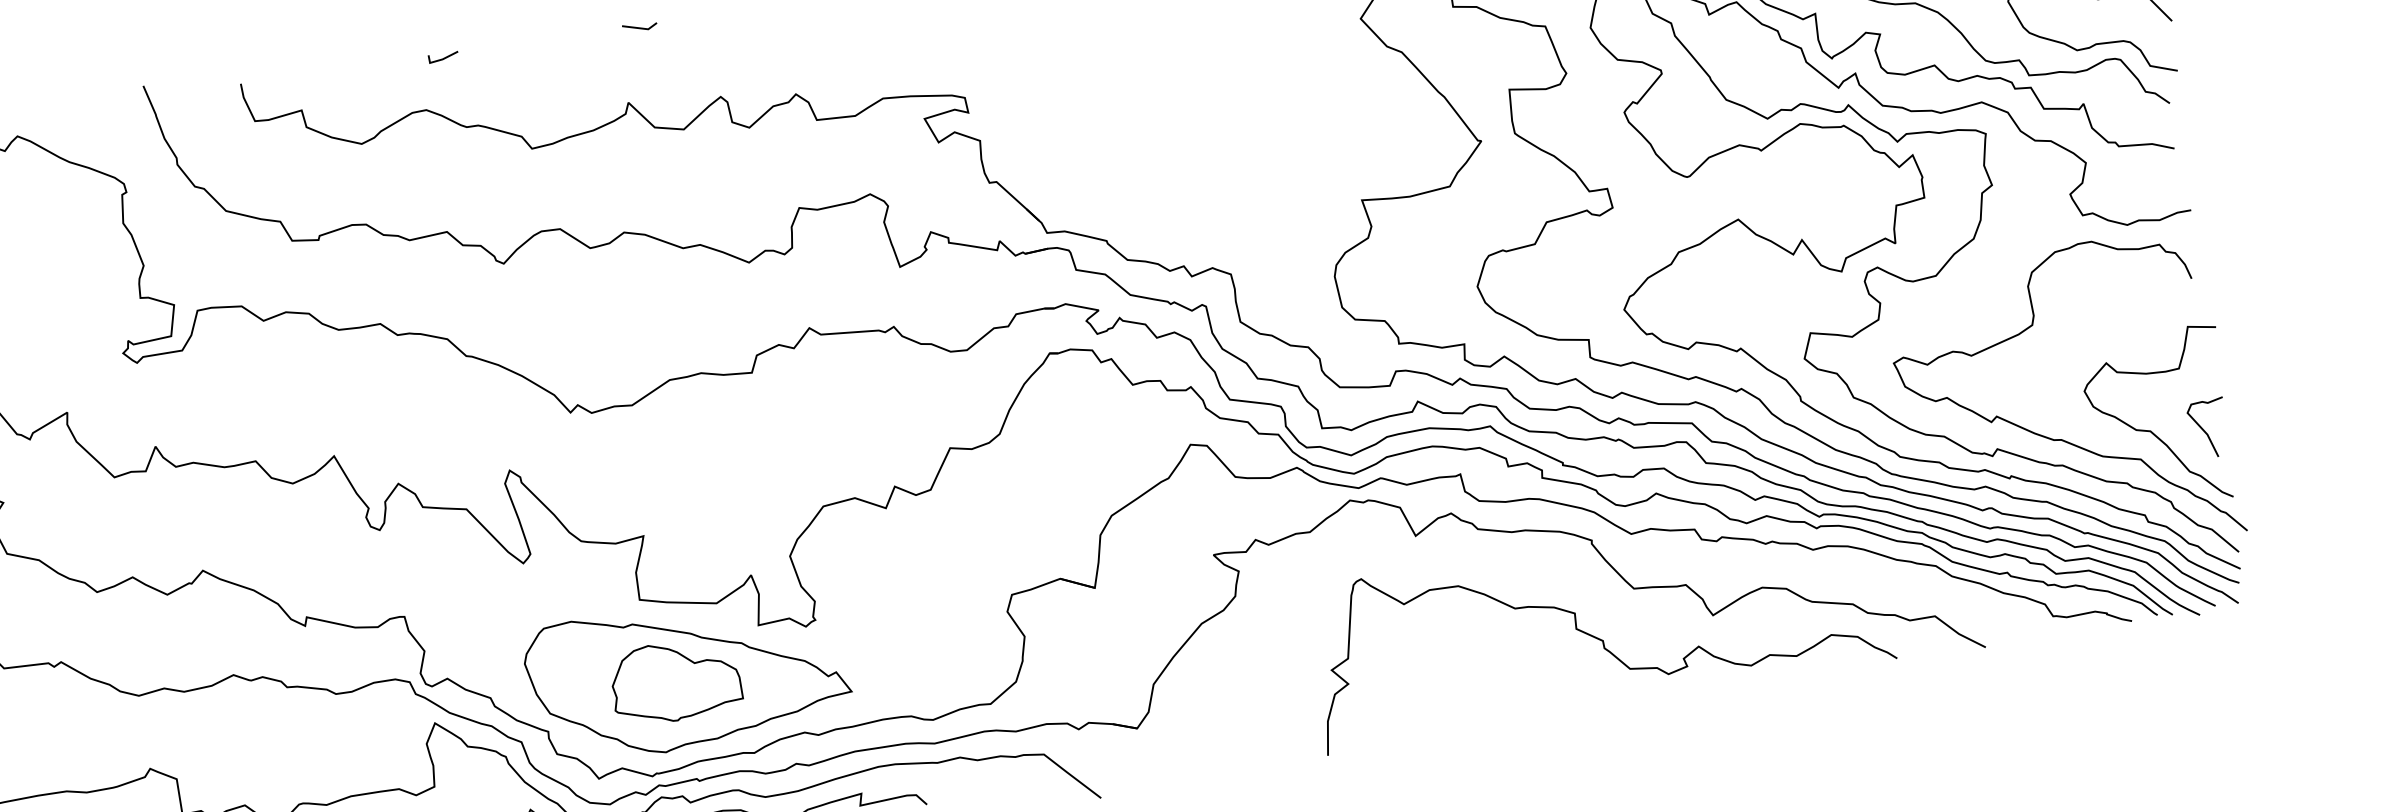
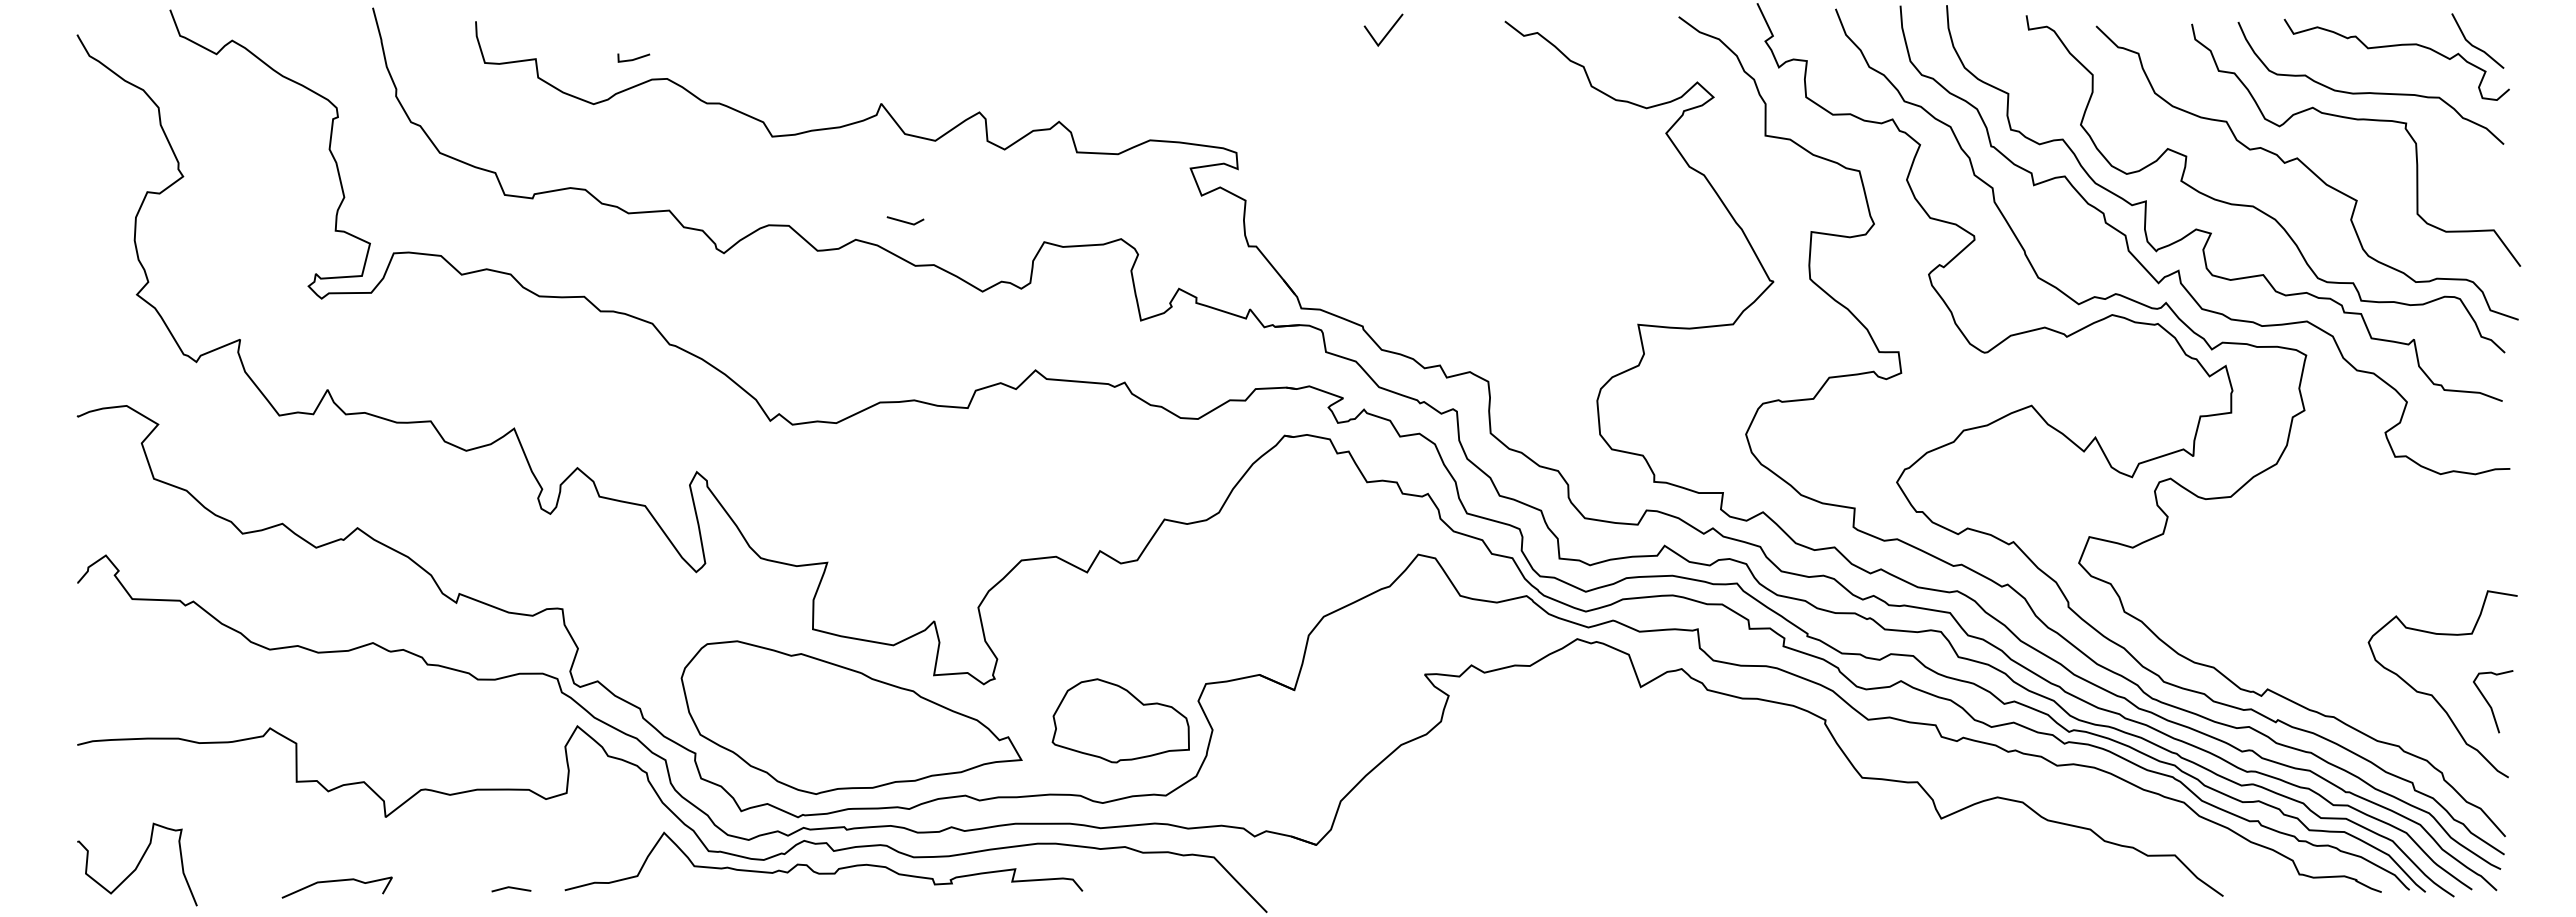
line: (639, 27) -> (905, 221), moved
line: (443, 57) -> (633, 58), moved
curve: (2060, 438) -> (2335, 688), removed
curve: (1594, 636) -> (1813, 821), removed
part: (675, 680) -> (1120, 720), moved

